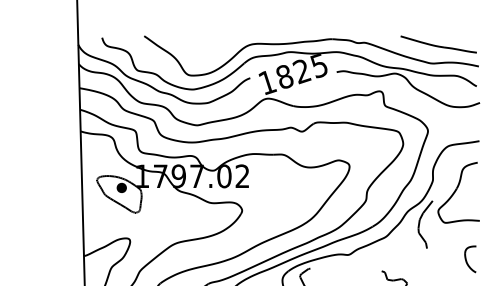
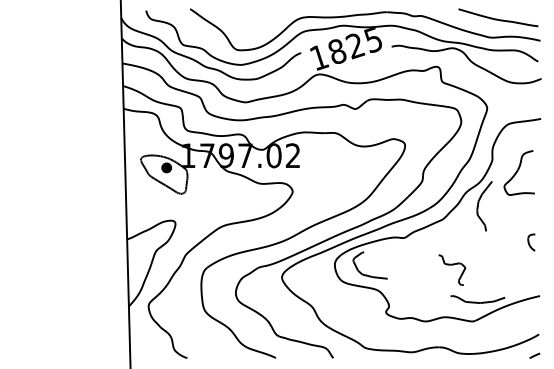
part: (458, 192) -> (519, 172), size x0.7
part: (470, 259) -> (531, 242), size x0.6

